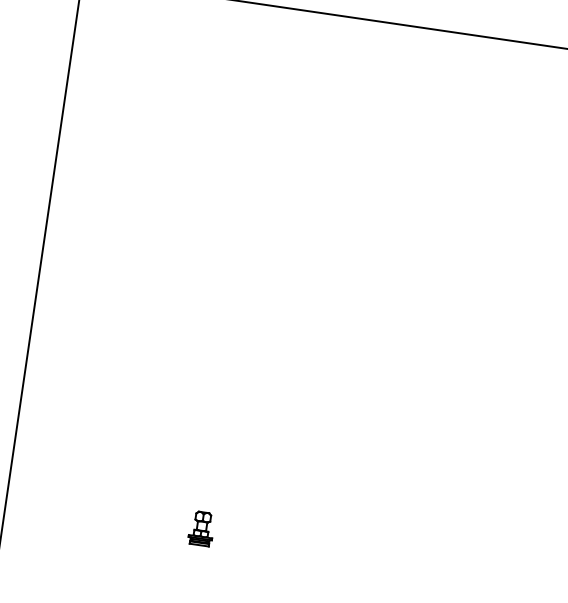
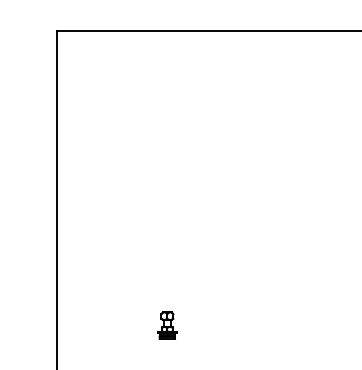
part: (201, 528) -> (167, 325), size x1.43

